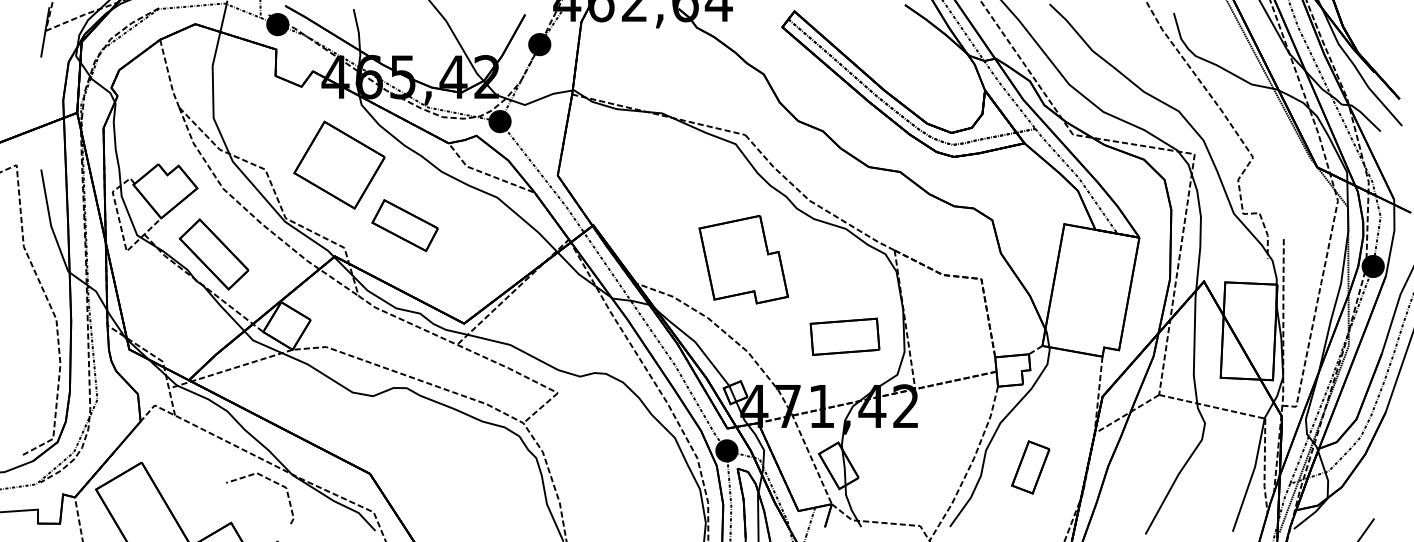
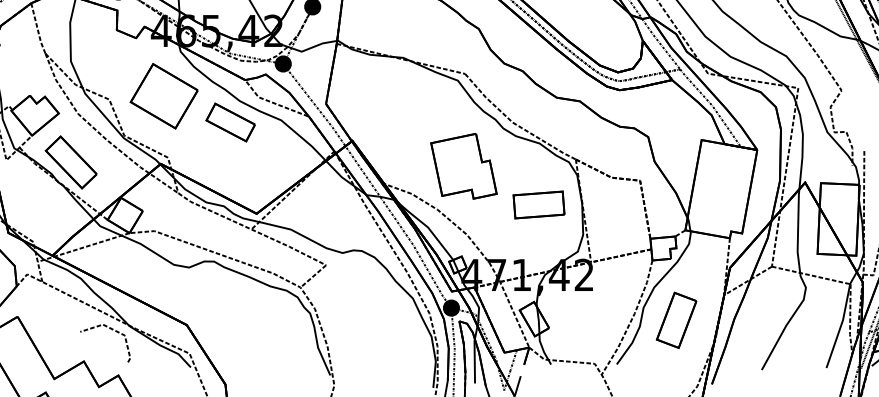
part: (404, 225) -> (230, 122), moved
part: (844, 336) -> (538, 204), moved
part: (1030, 467) -> (676, 320), size x1.43

